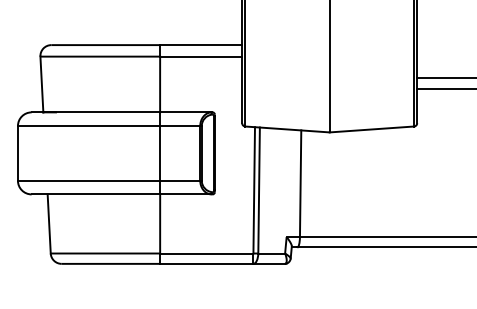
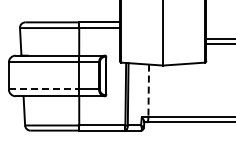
line: (89, 180) -> (44, 89), solid -> dashed
line: (300, 184) -> (148, 91), solid -> dashed

